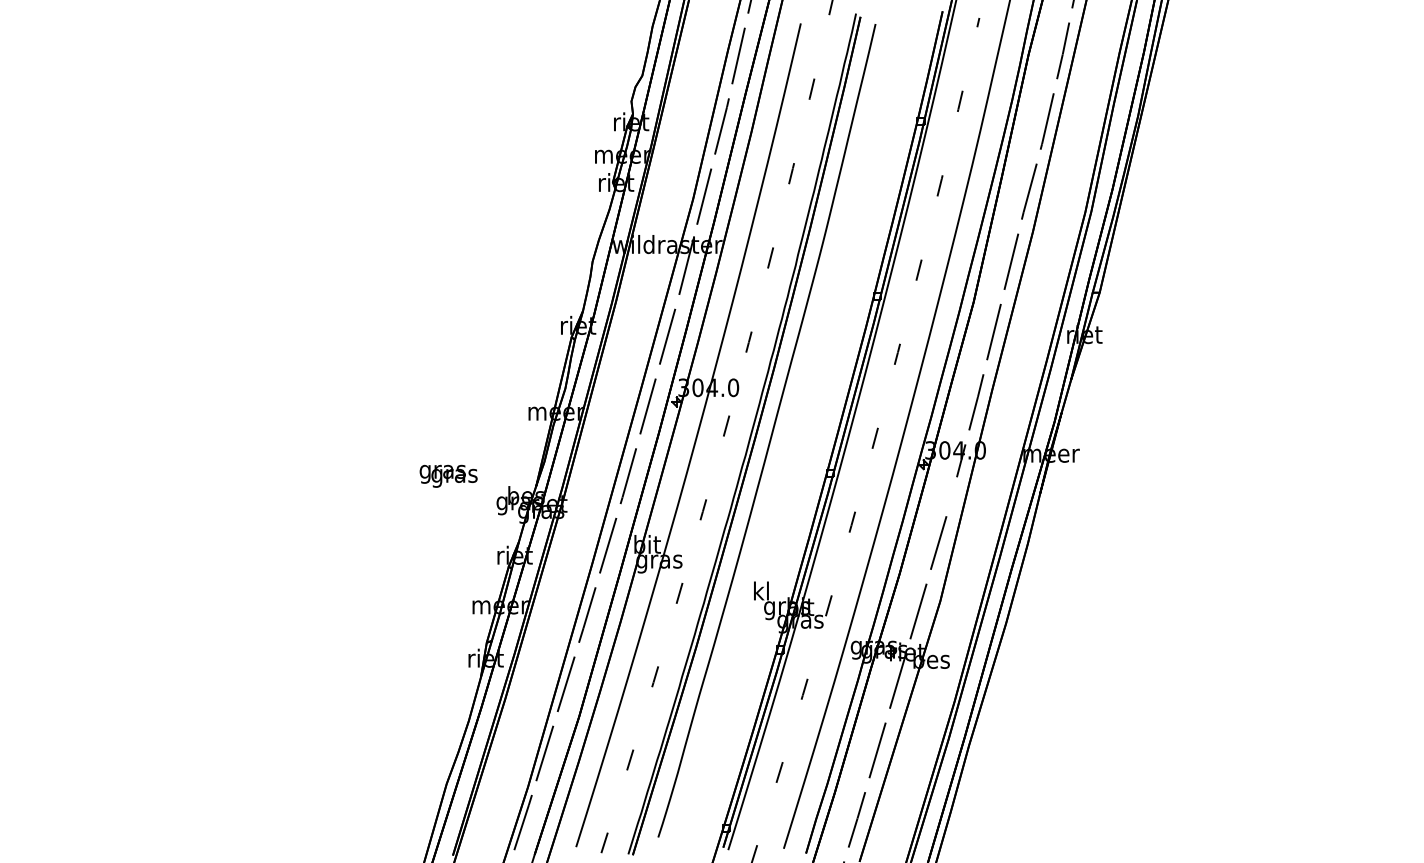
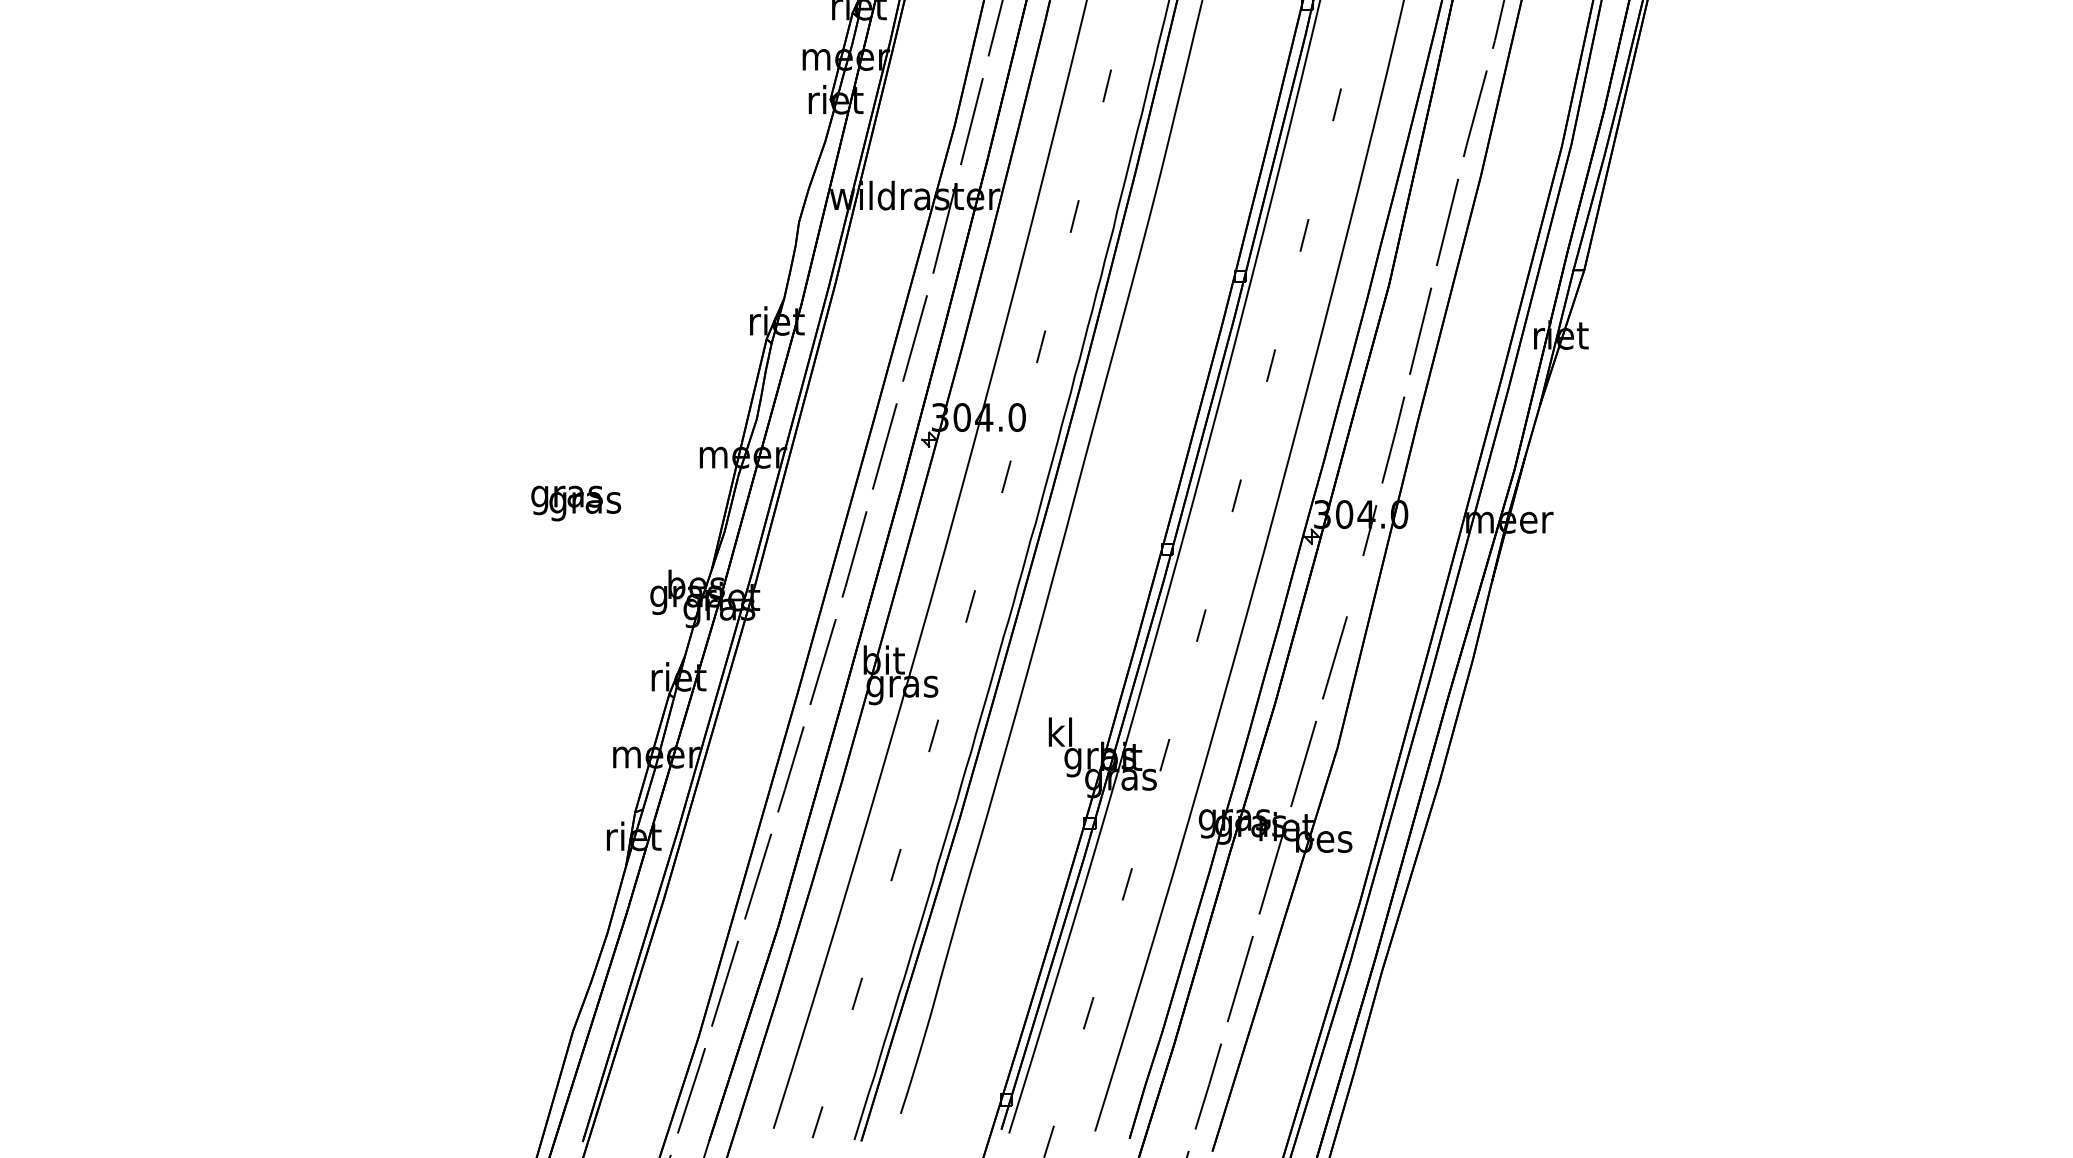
text: (448, 475) -> (575, 502), moved

